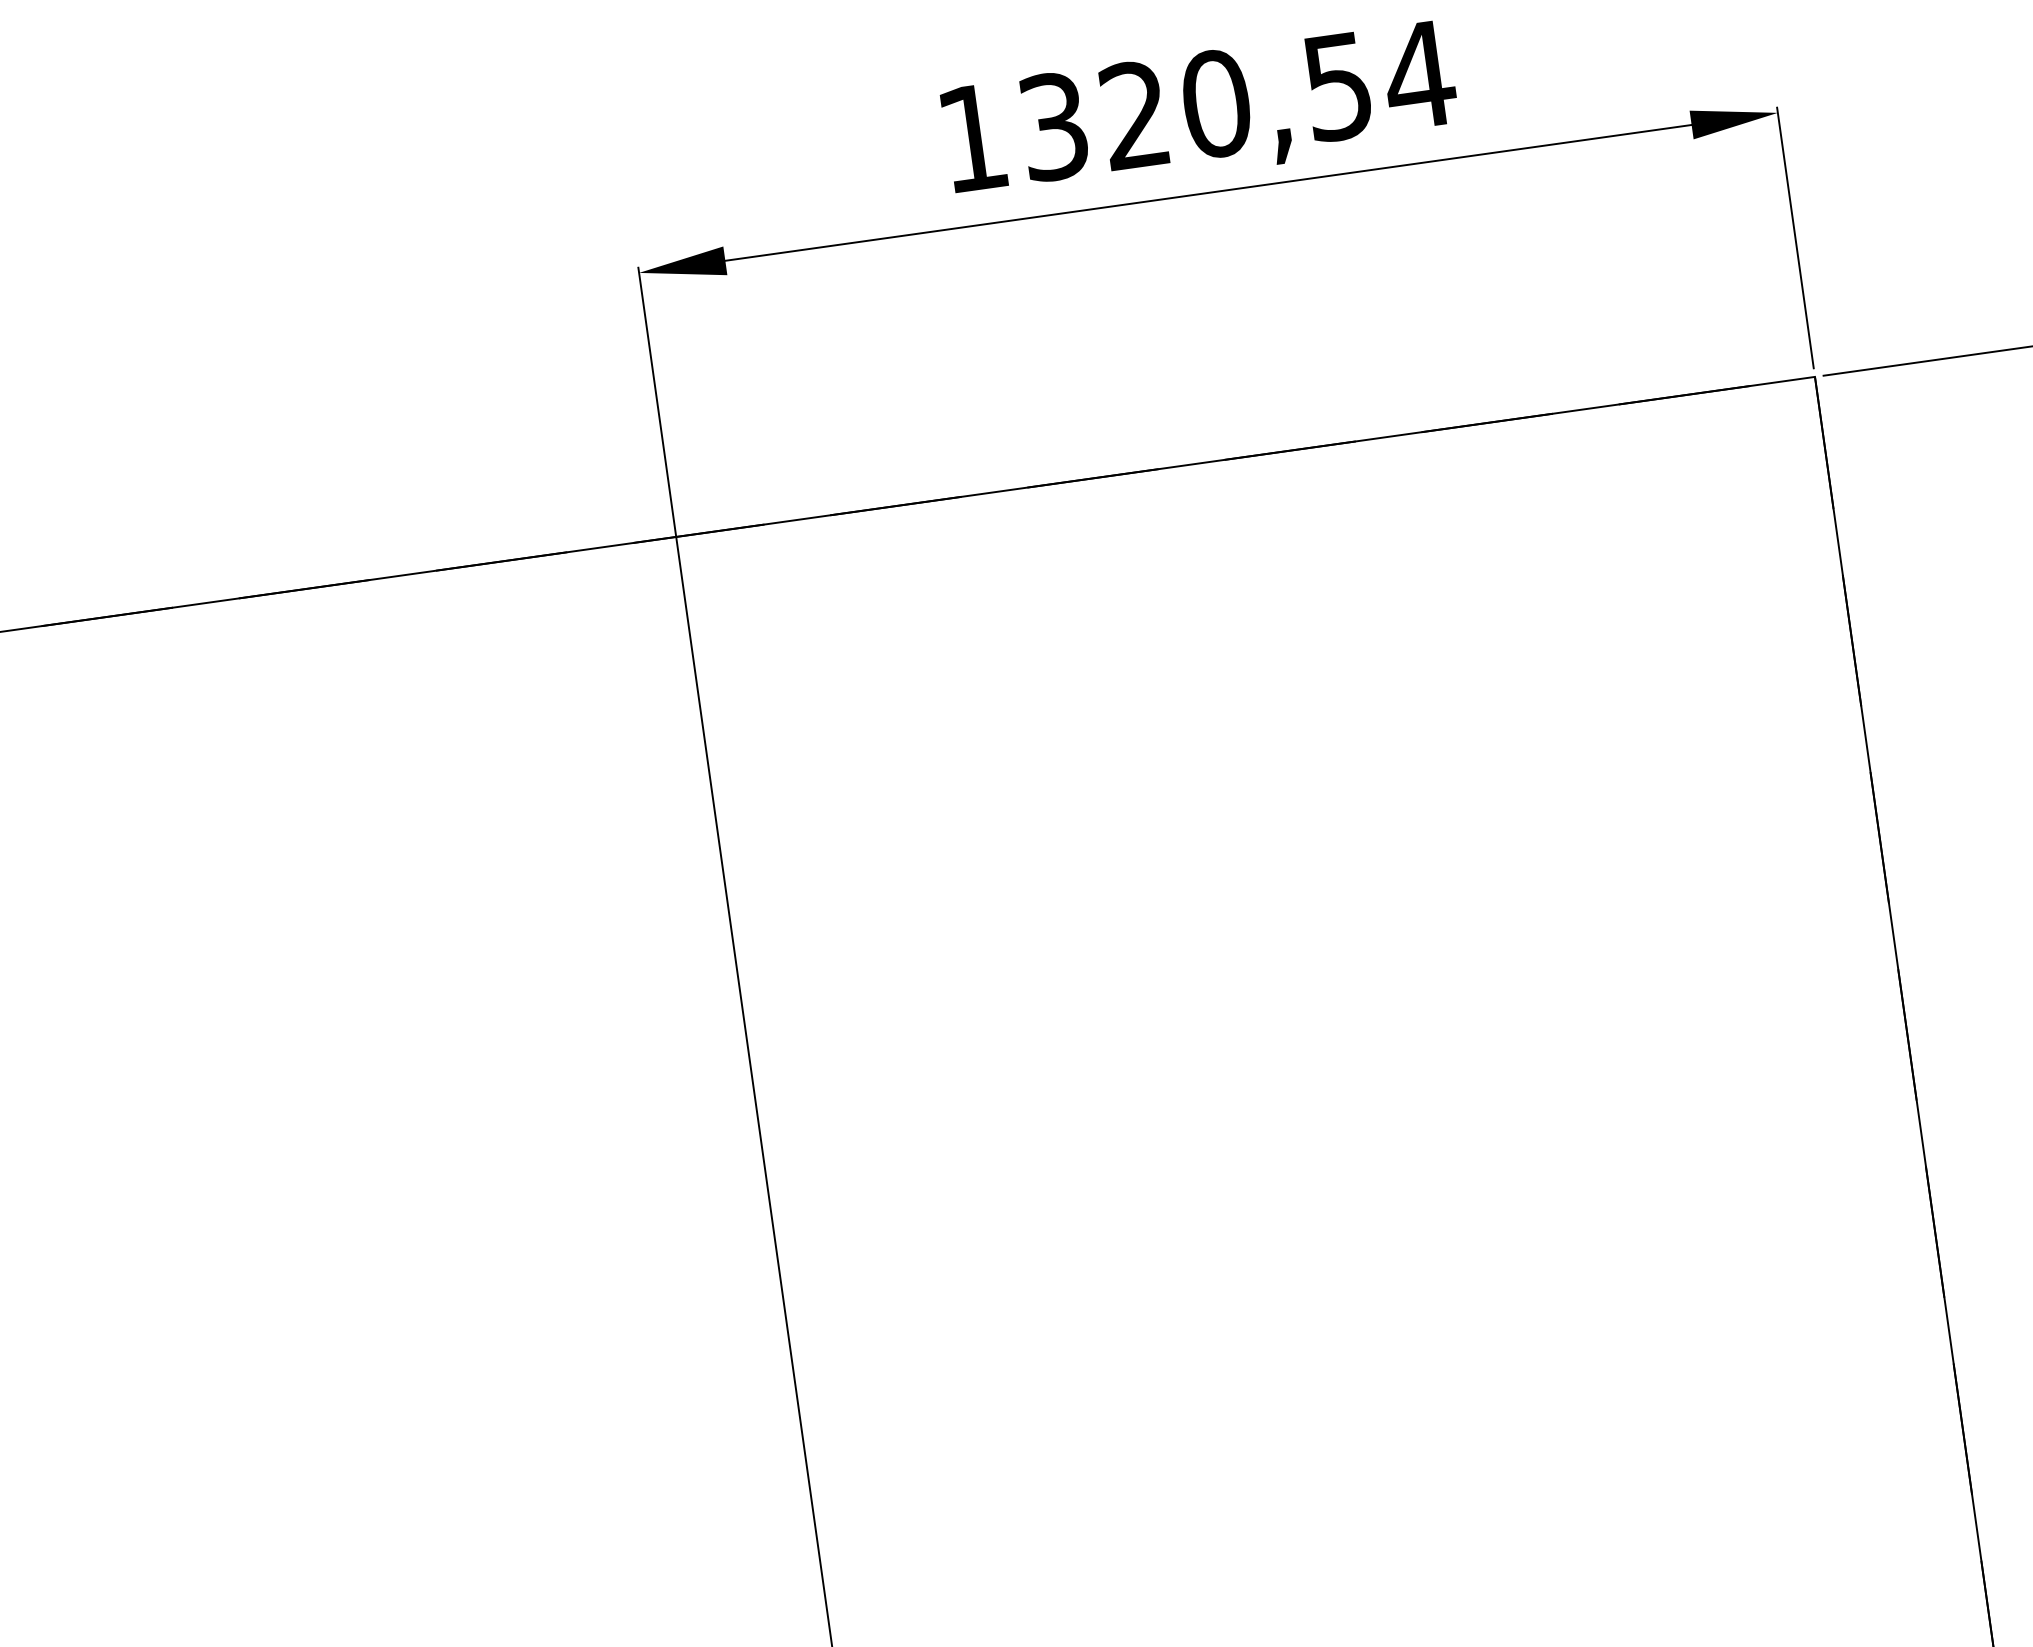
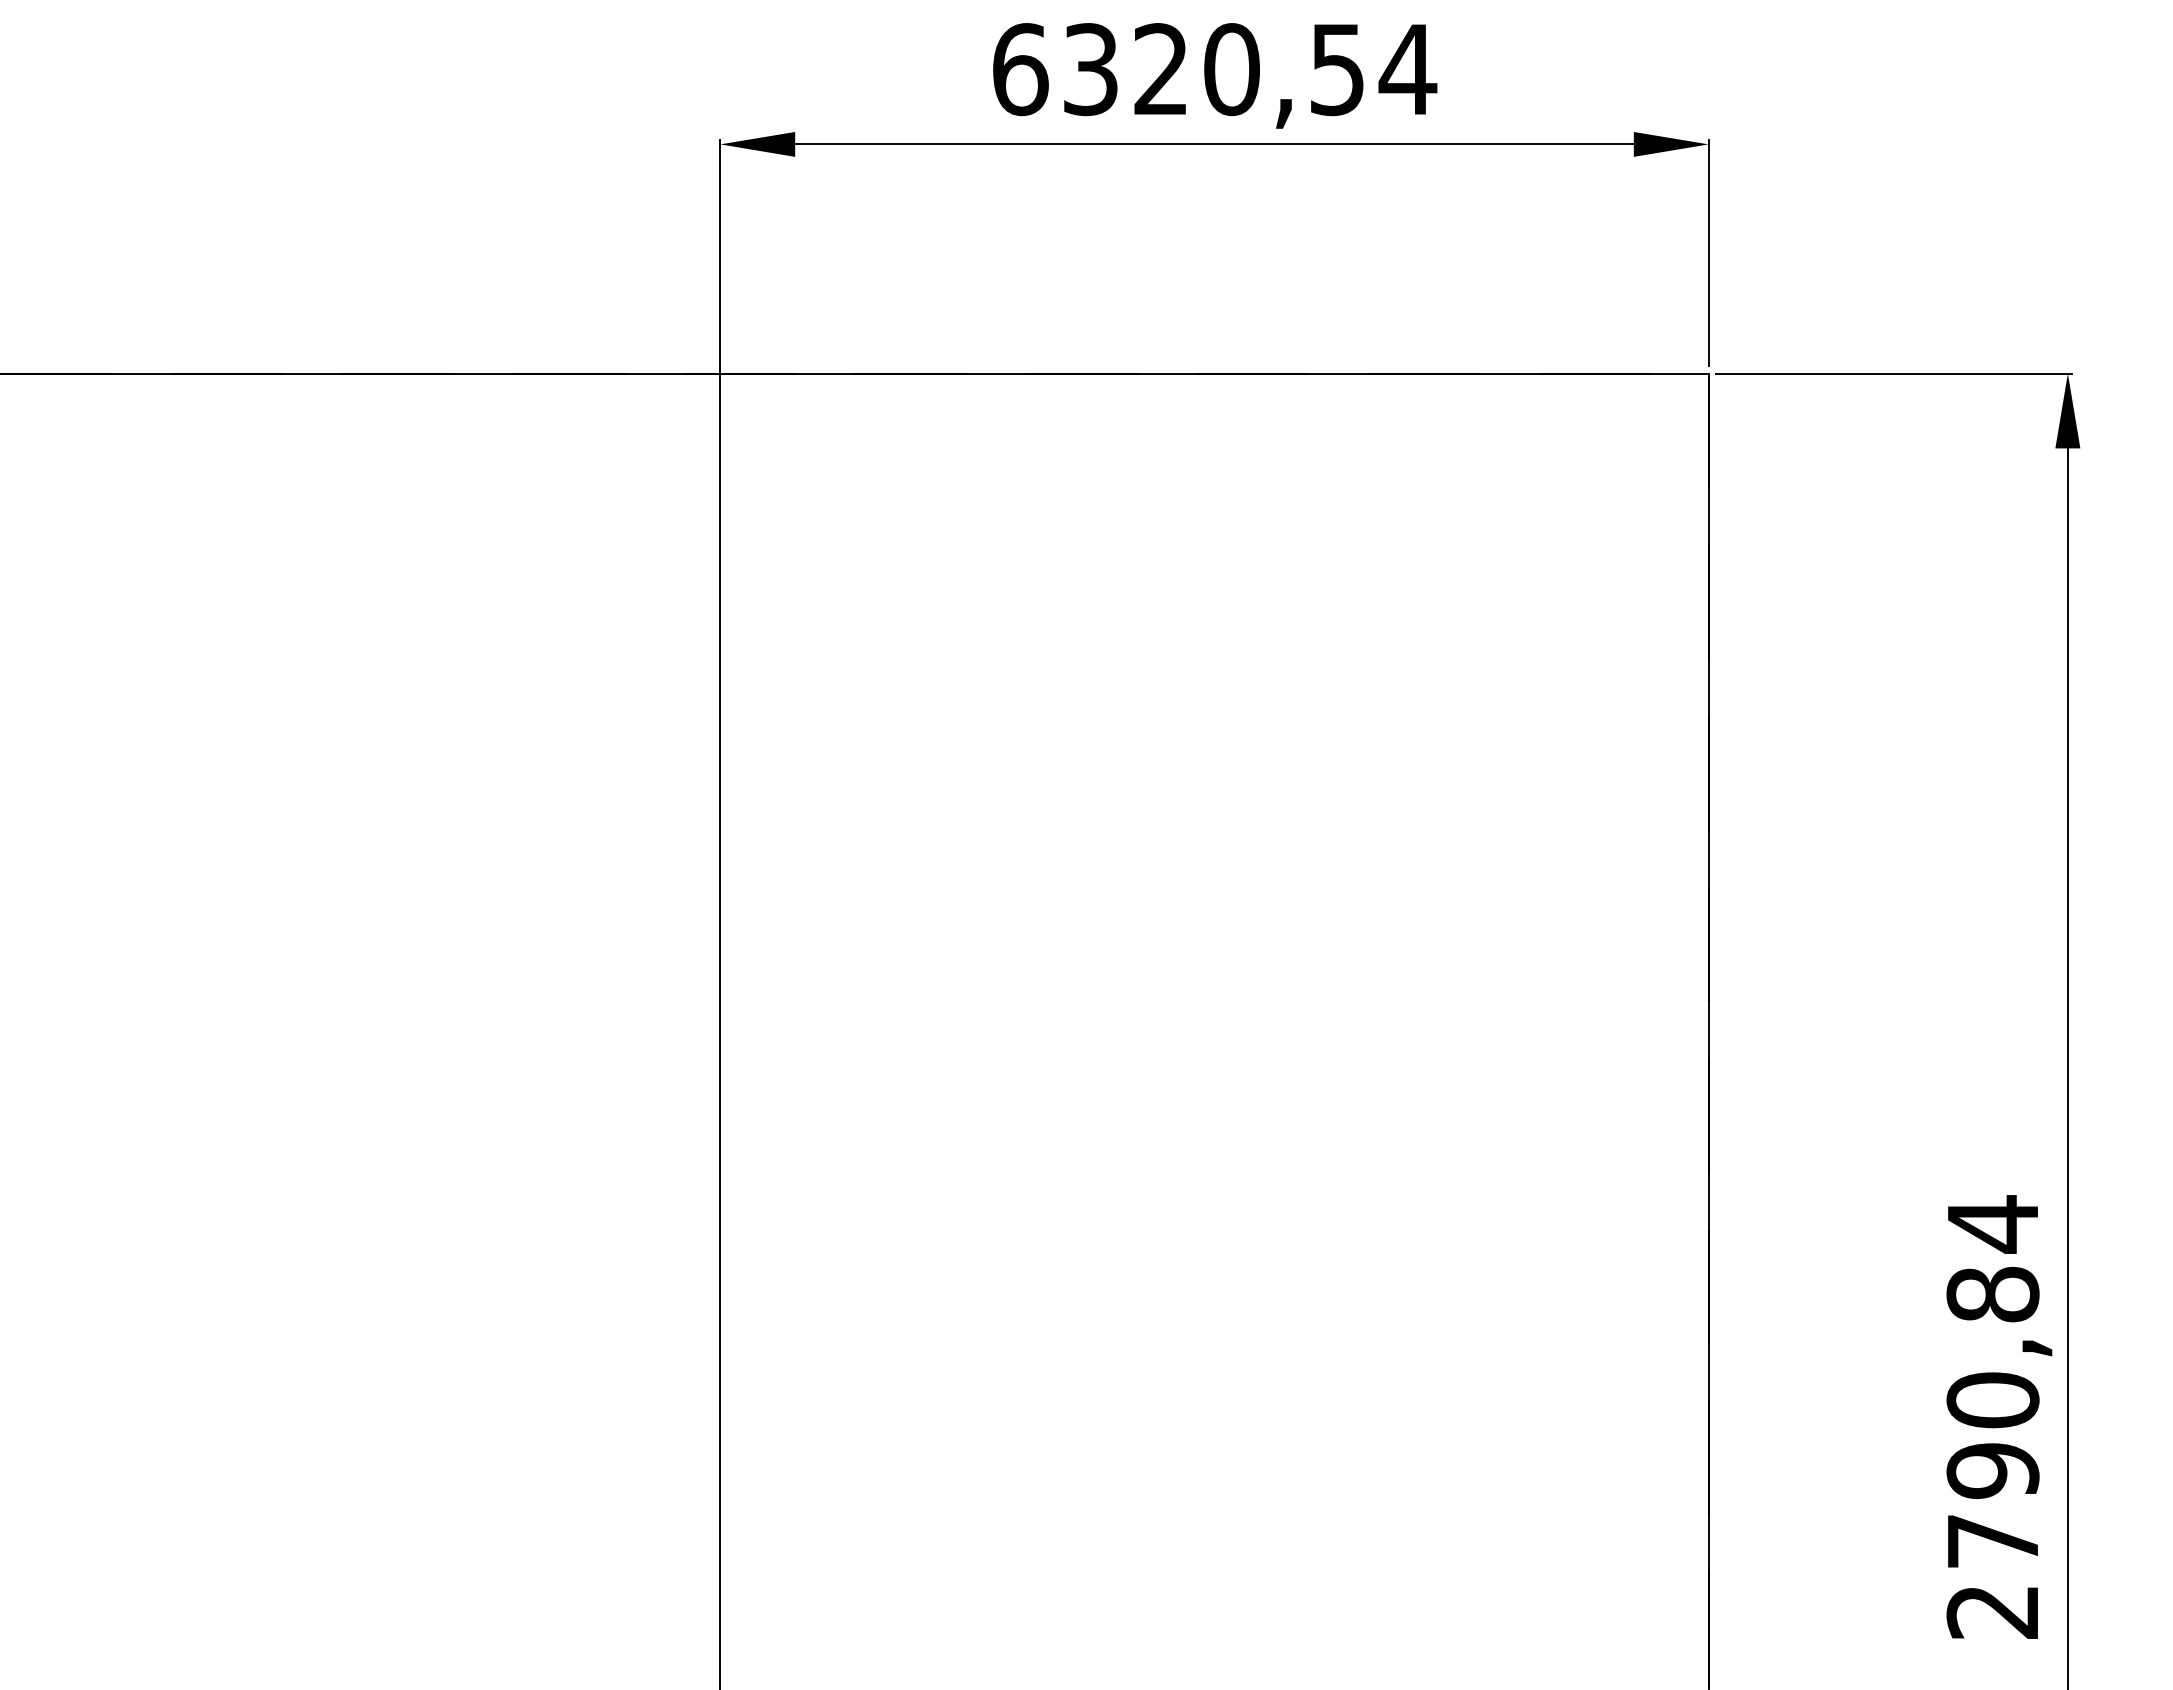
text: (972, 138) -> (1020, 69), 1320,54 -> 6320,54

